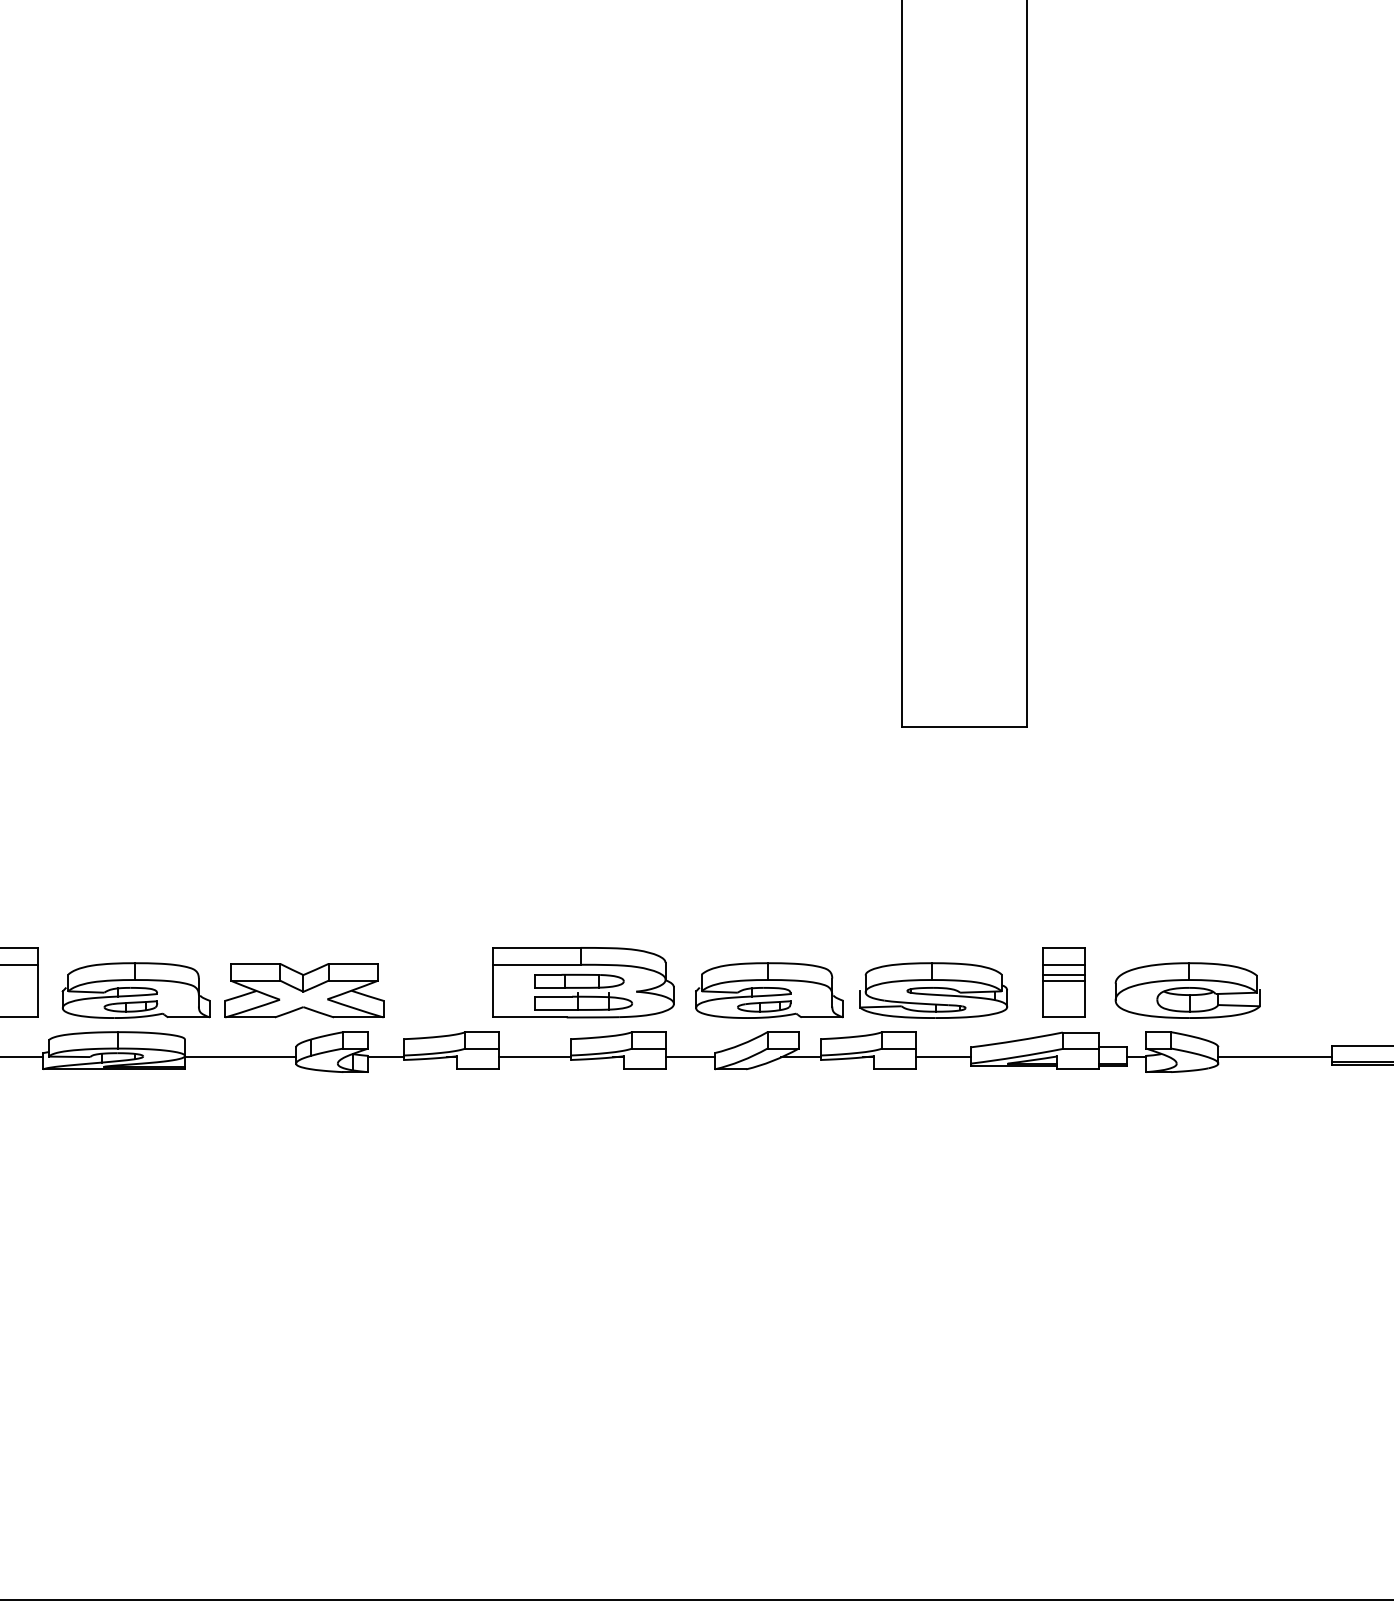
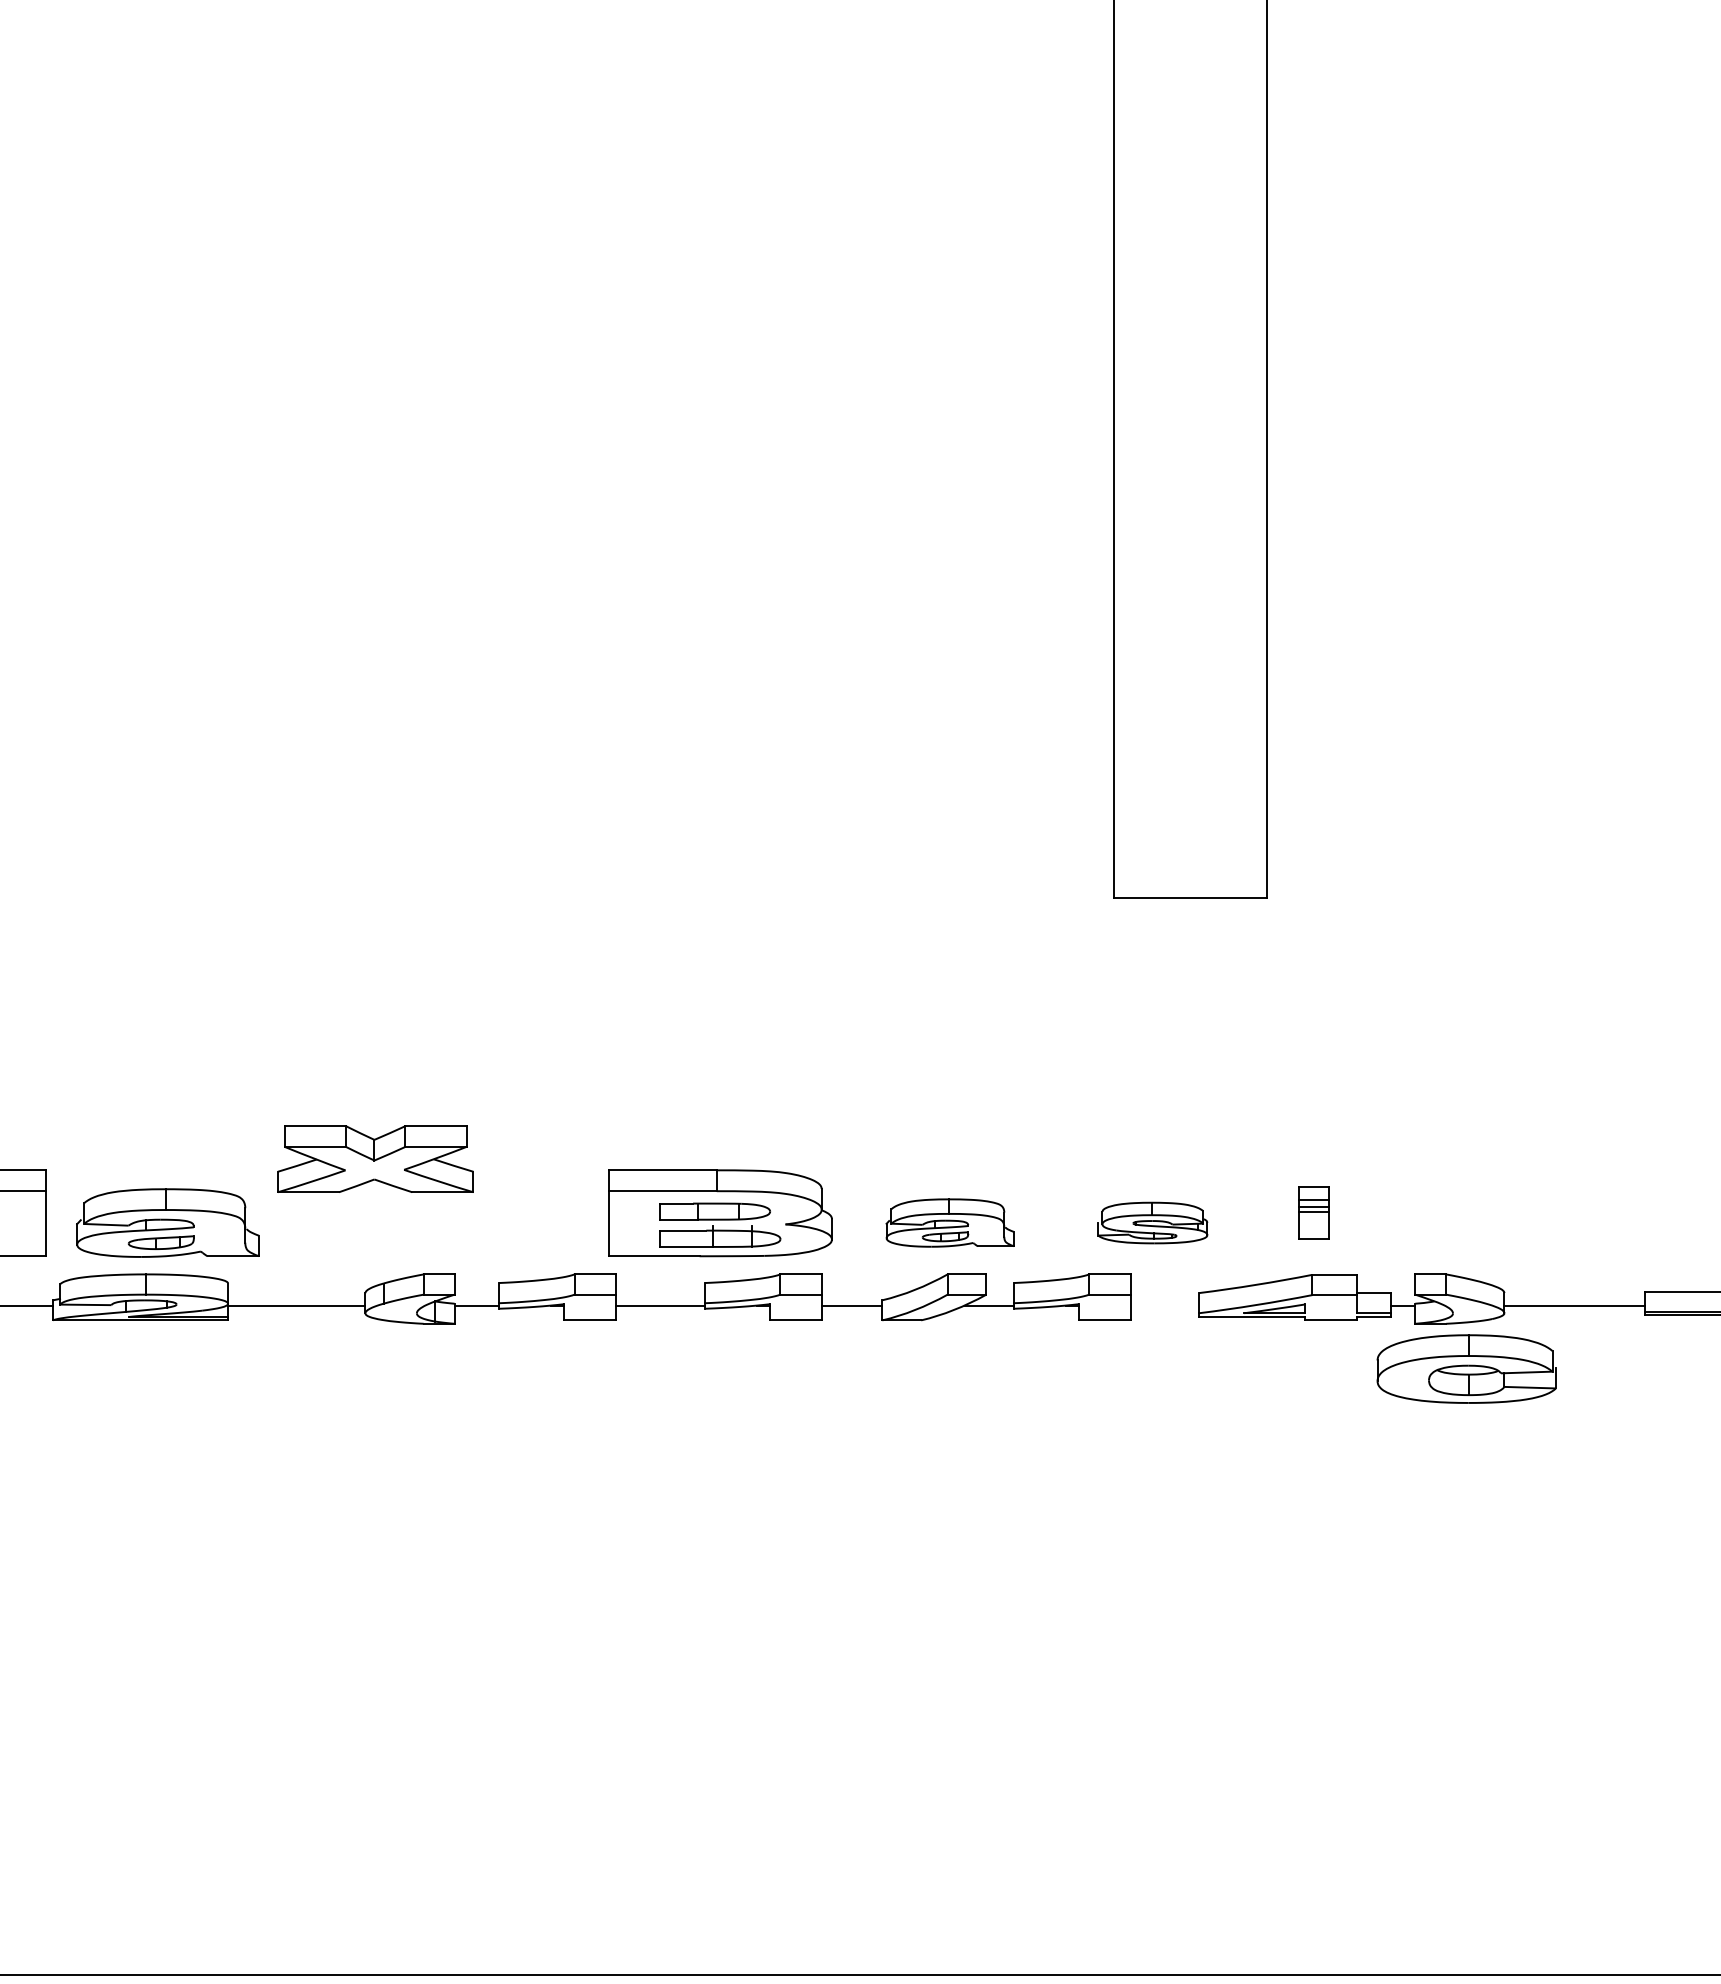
part: (1063, 982) -> (1313, 1212), size x0.6
part: (304, 990) -> (375, 1158), moved
part: (769, 990) -> (949, 1222), size x0.7
part: (933, 990) -> (1152, 1222), size x0.6
part: (1187, 990) -> (1466, 1368), moved
line: (943, 1057) -> (1164, 1305), removed

